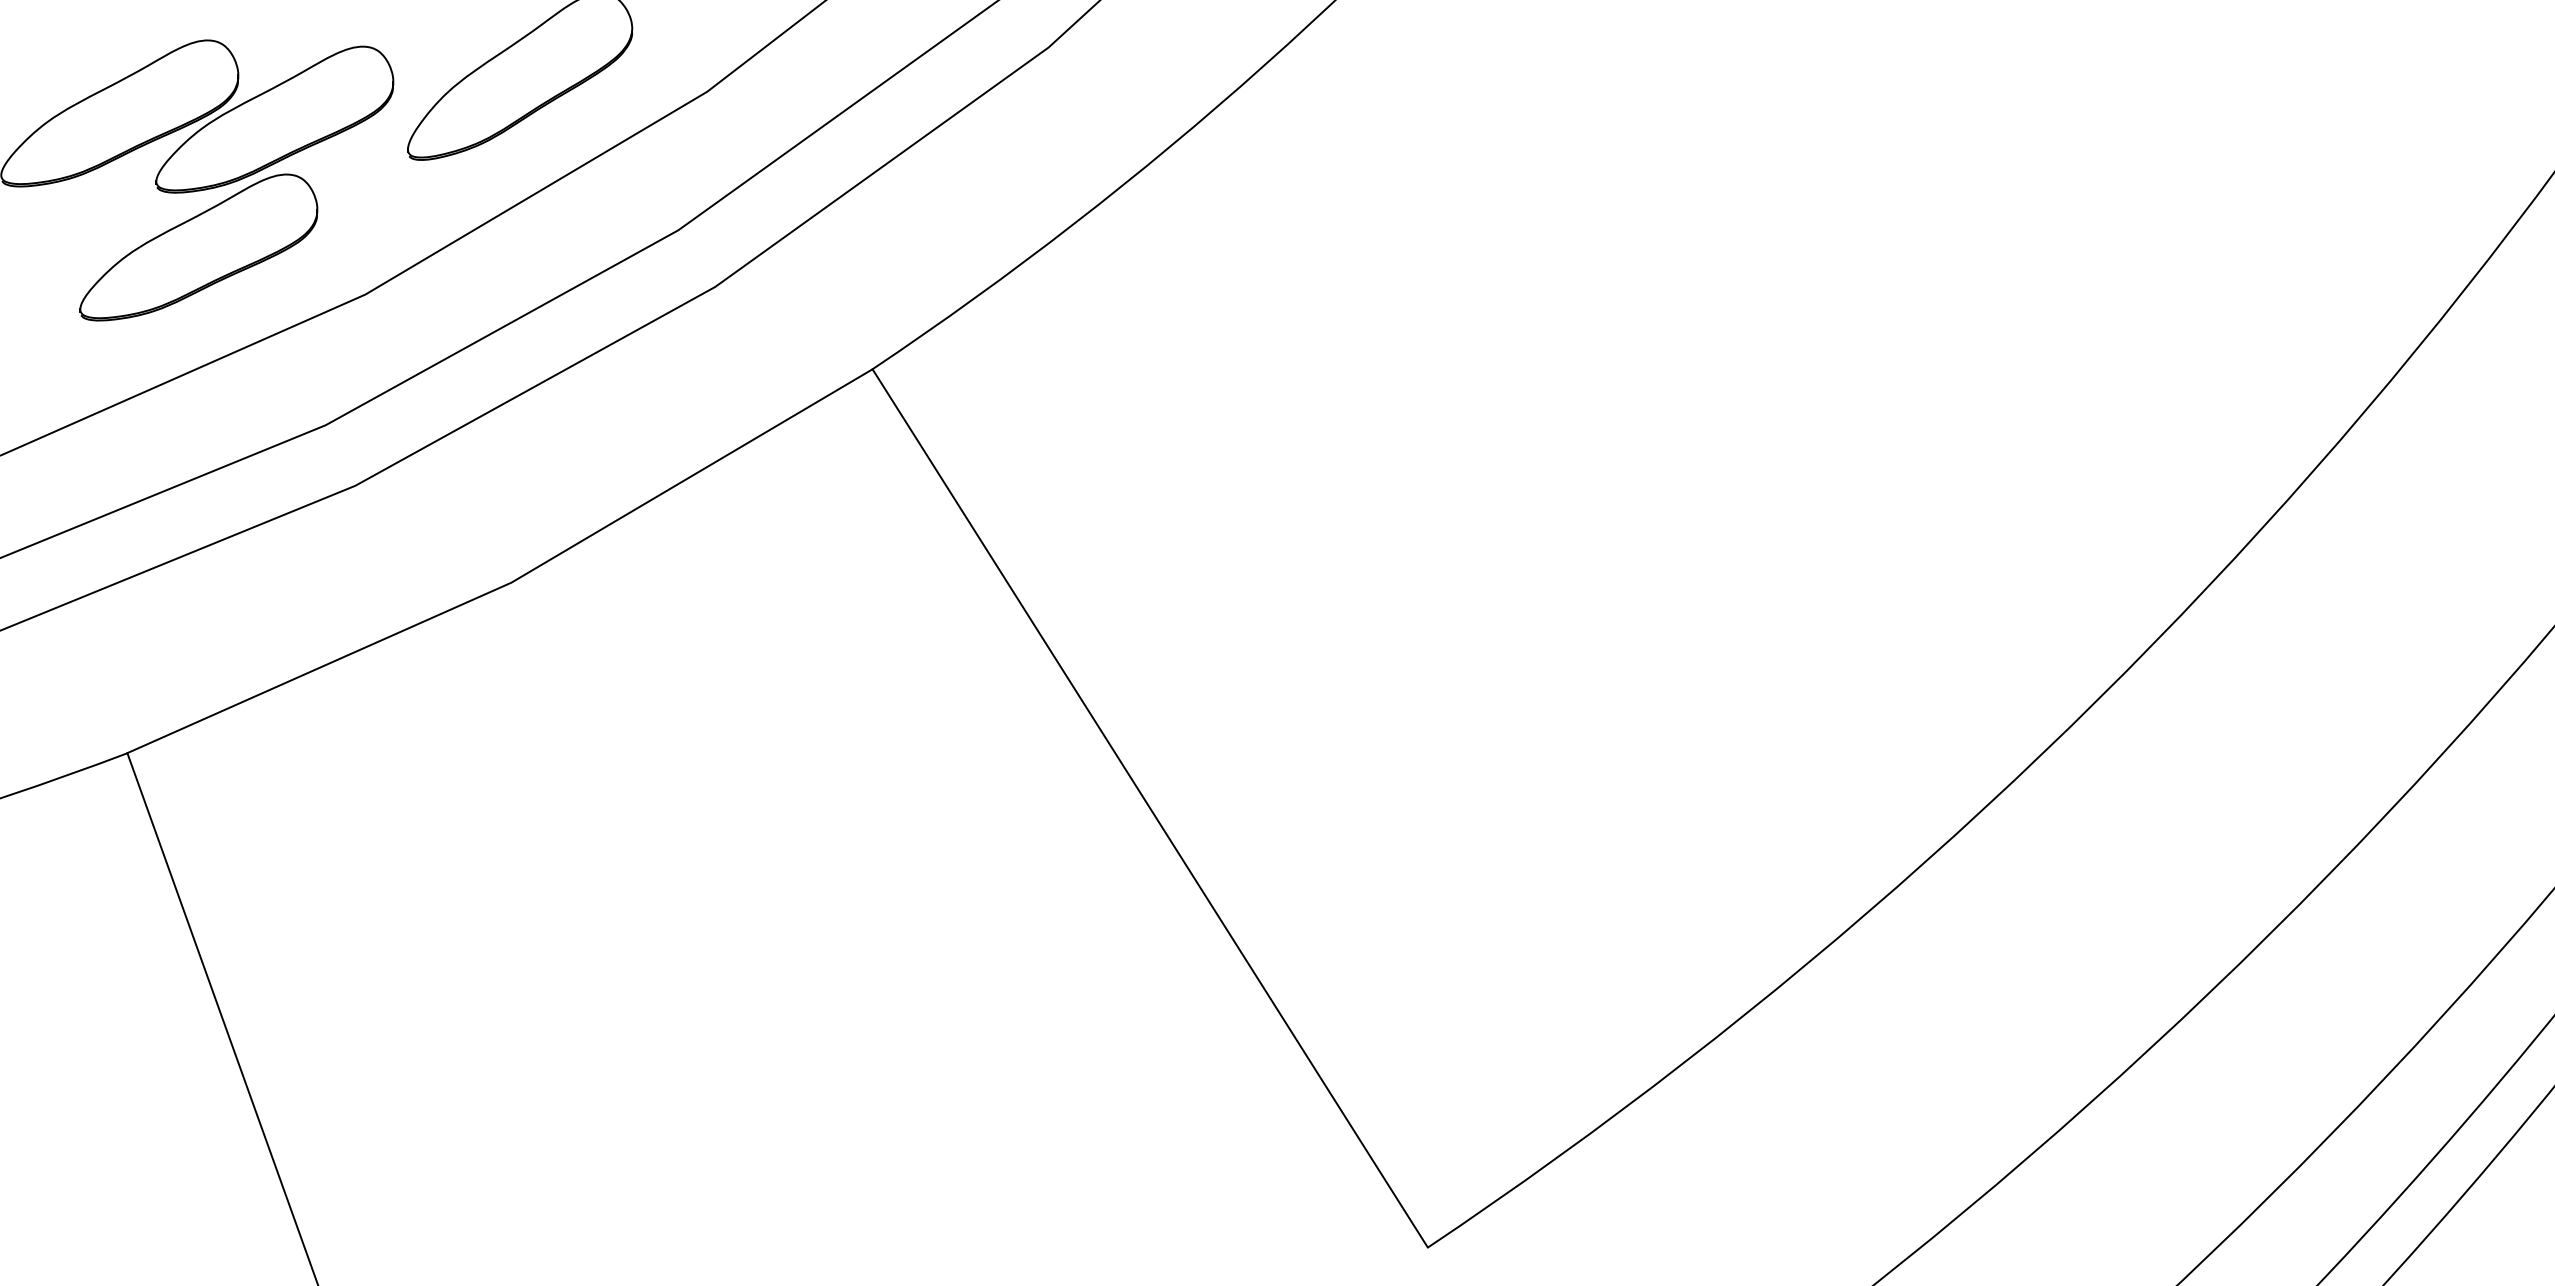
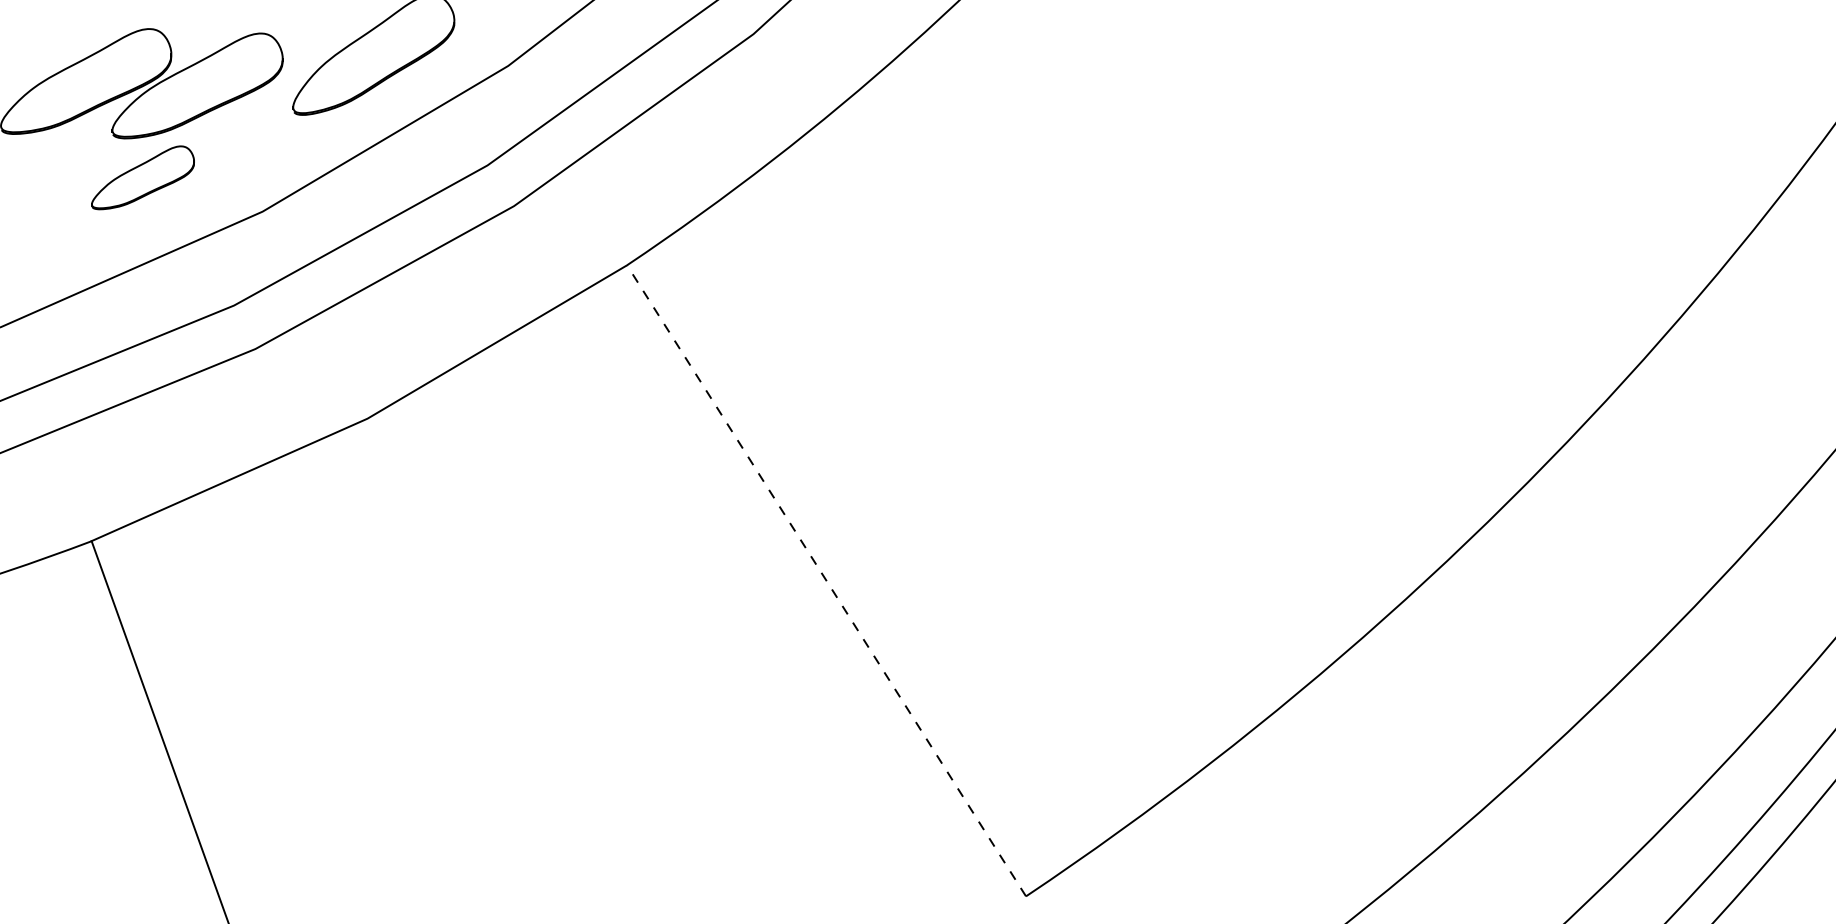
part: (198, 247) -> (142, 177), size x0.6
line: (1149, 807) -> (826, 580), solid -> dashed

